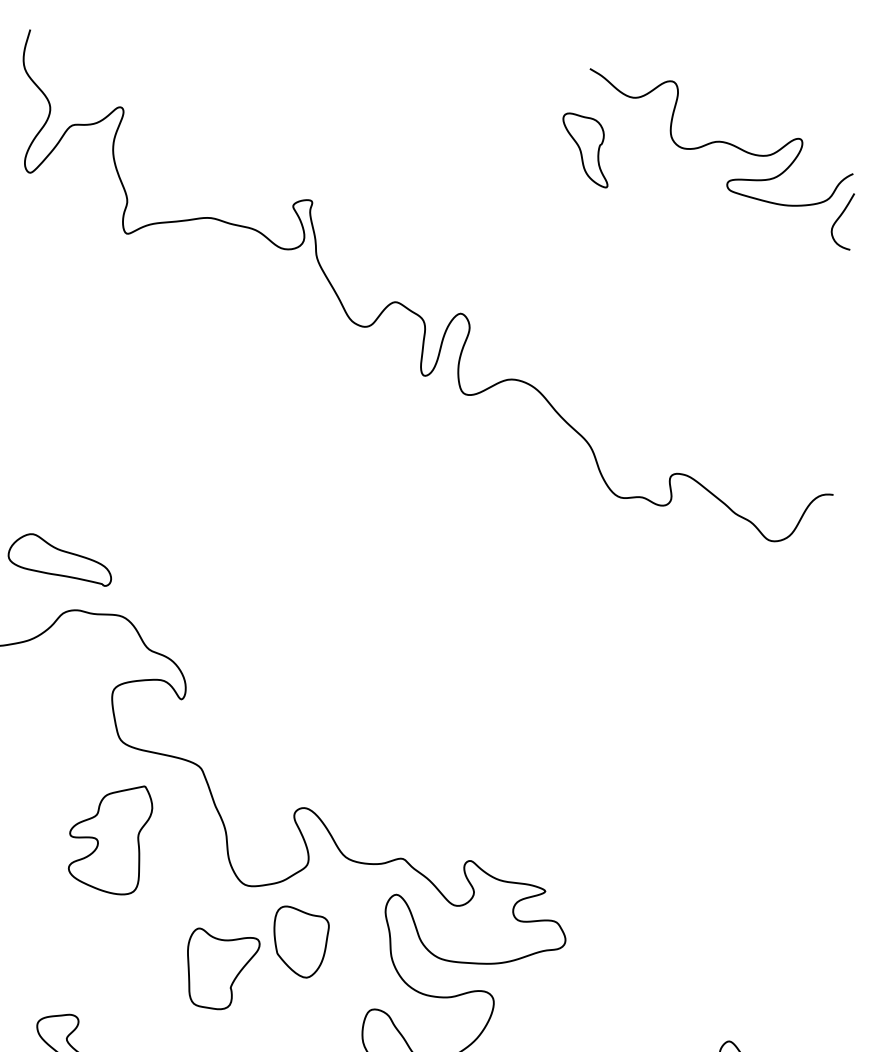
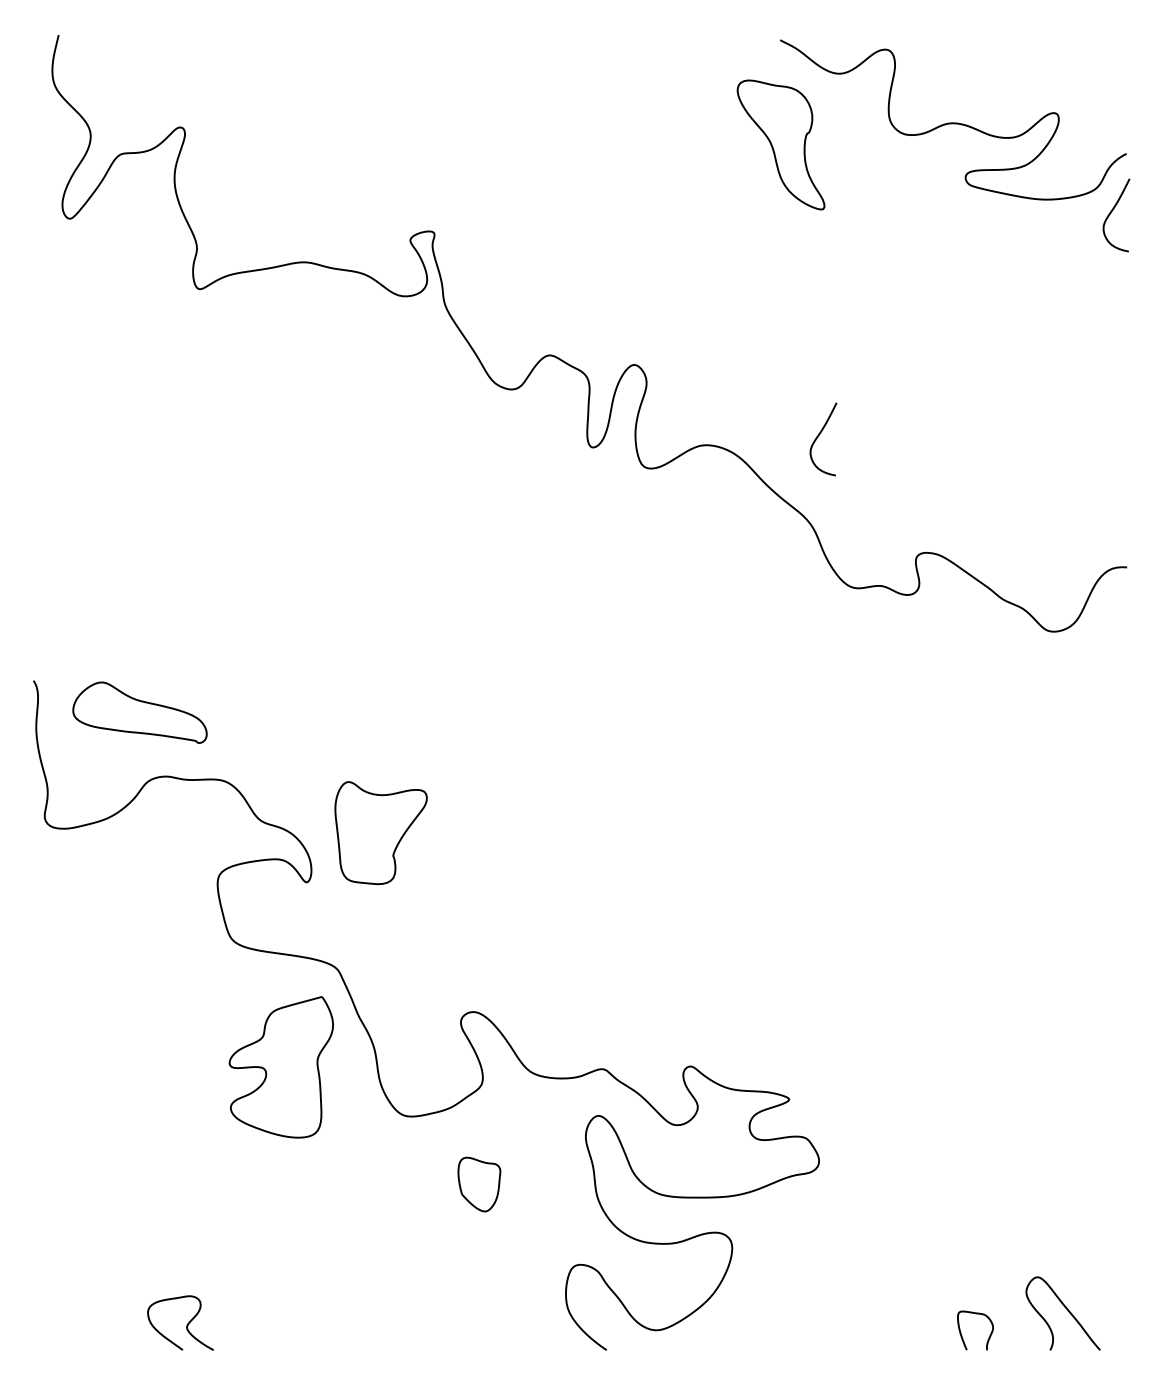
part: (585, 150) -> (780, 145), size x1.4
curve: (600, 379) -> (818, 437), added
part: (109, 839) -> (280, 1067), moved
part: (300, 942) -> (479, 1184), size x0.6
part: (221, 969) -> (380, 833), moved

